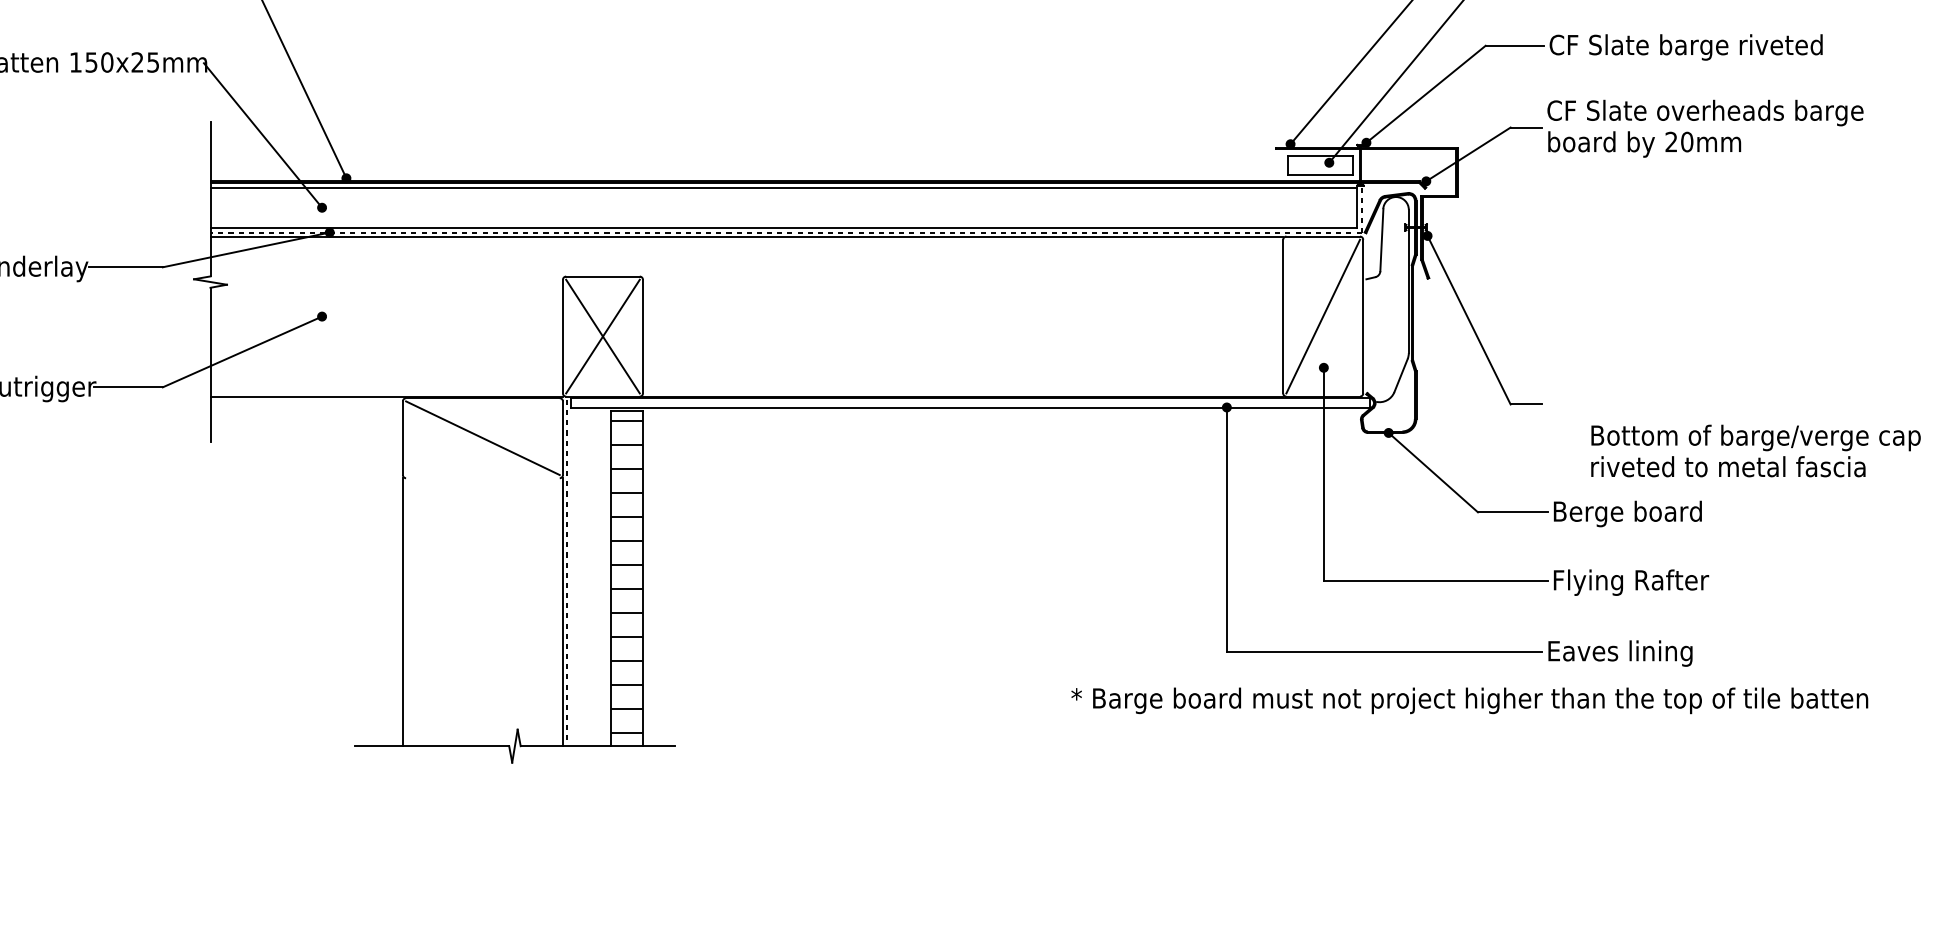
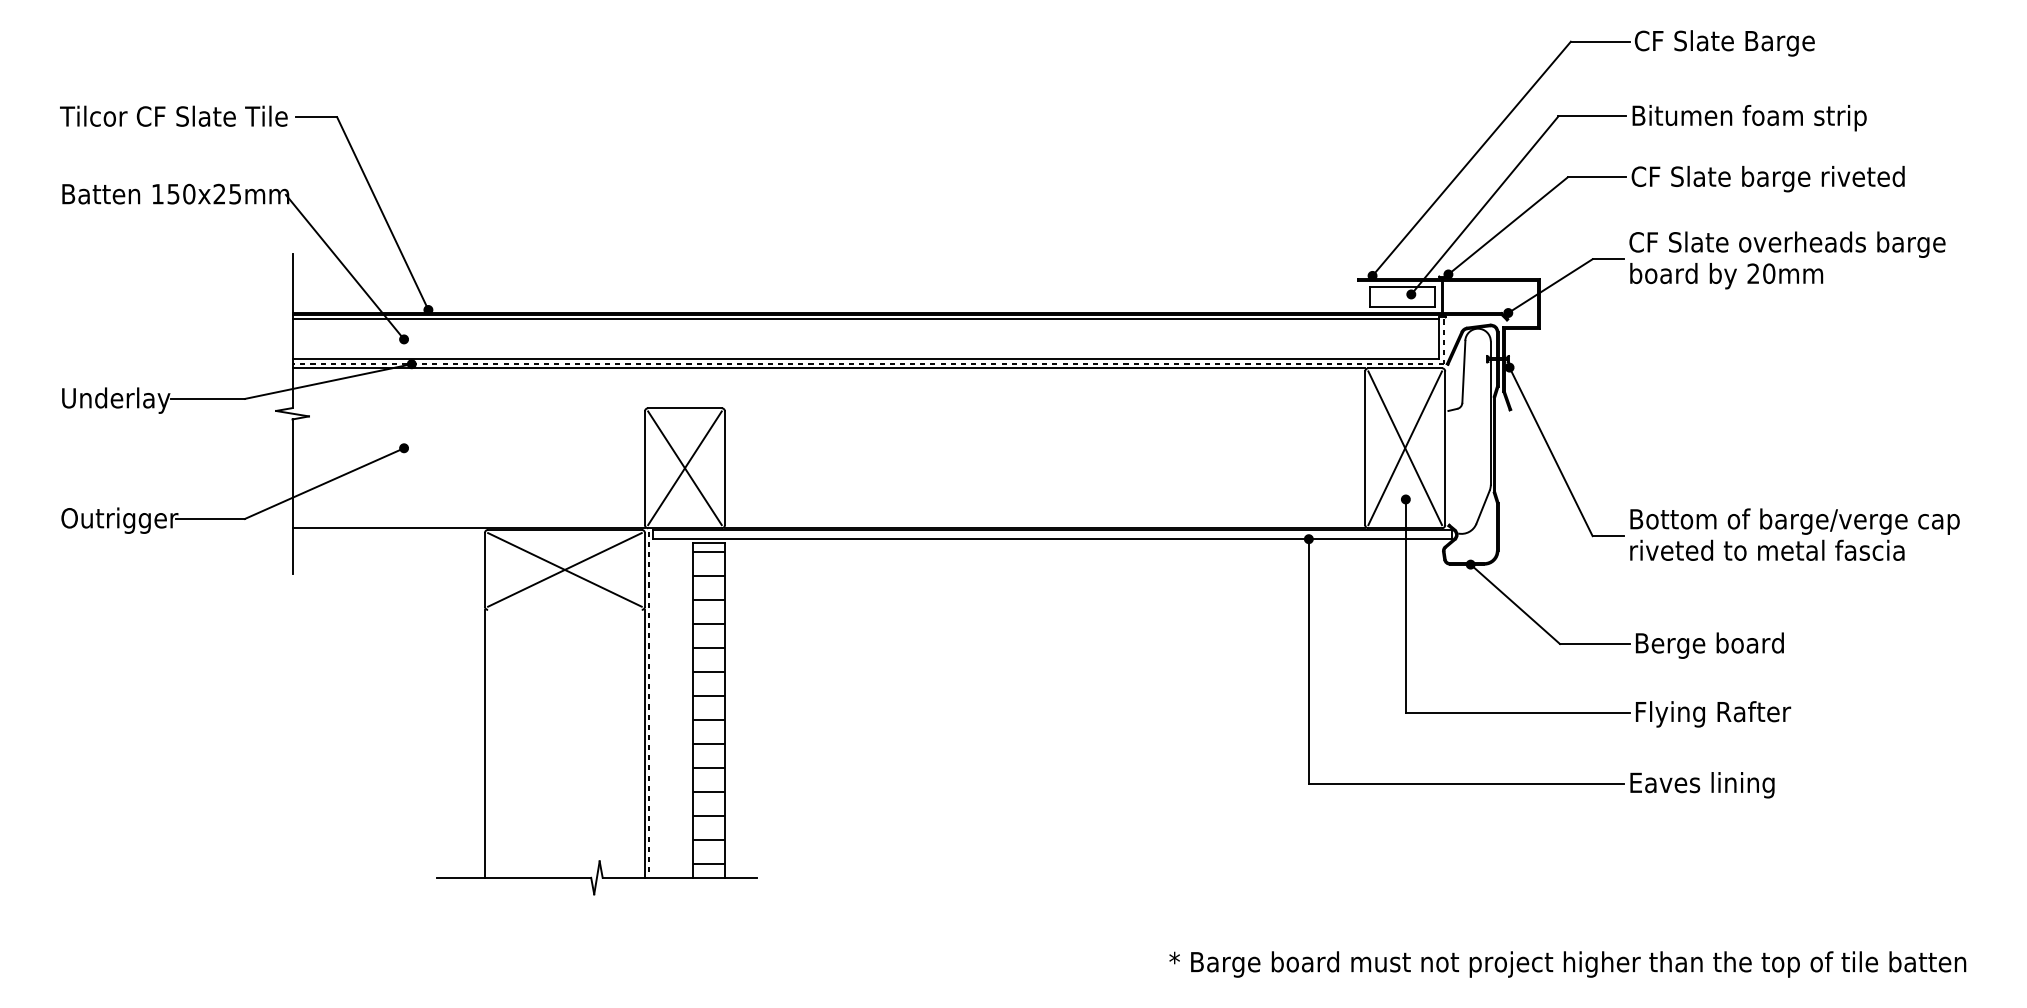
line: (1323, 316) -> (1405, 448), added
line: (482, 437) -> (564, 569), added
text: (1755, 450) -> (1794, 534), moved
text: (1469, 700) -> (1567, 964), moved

